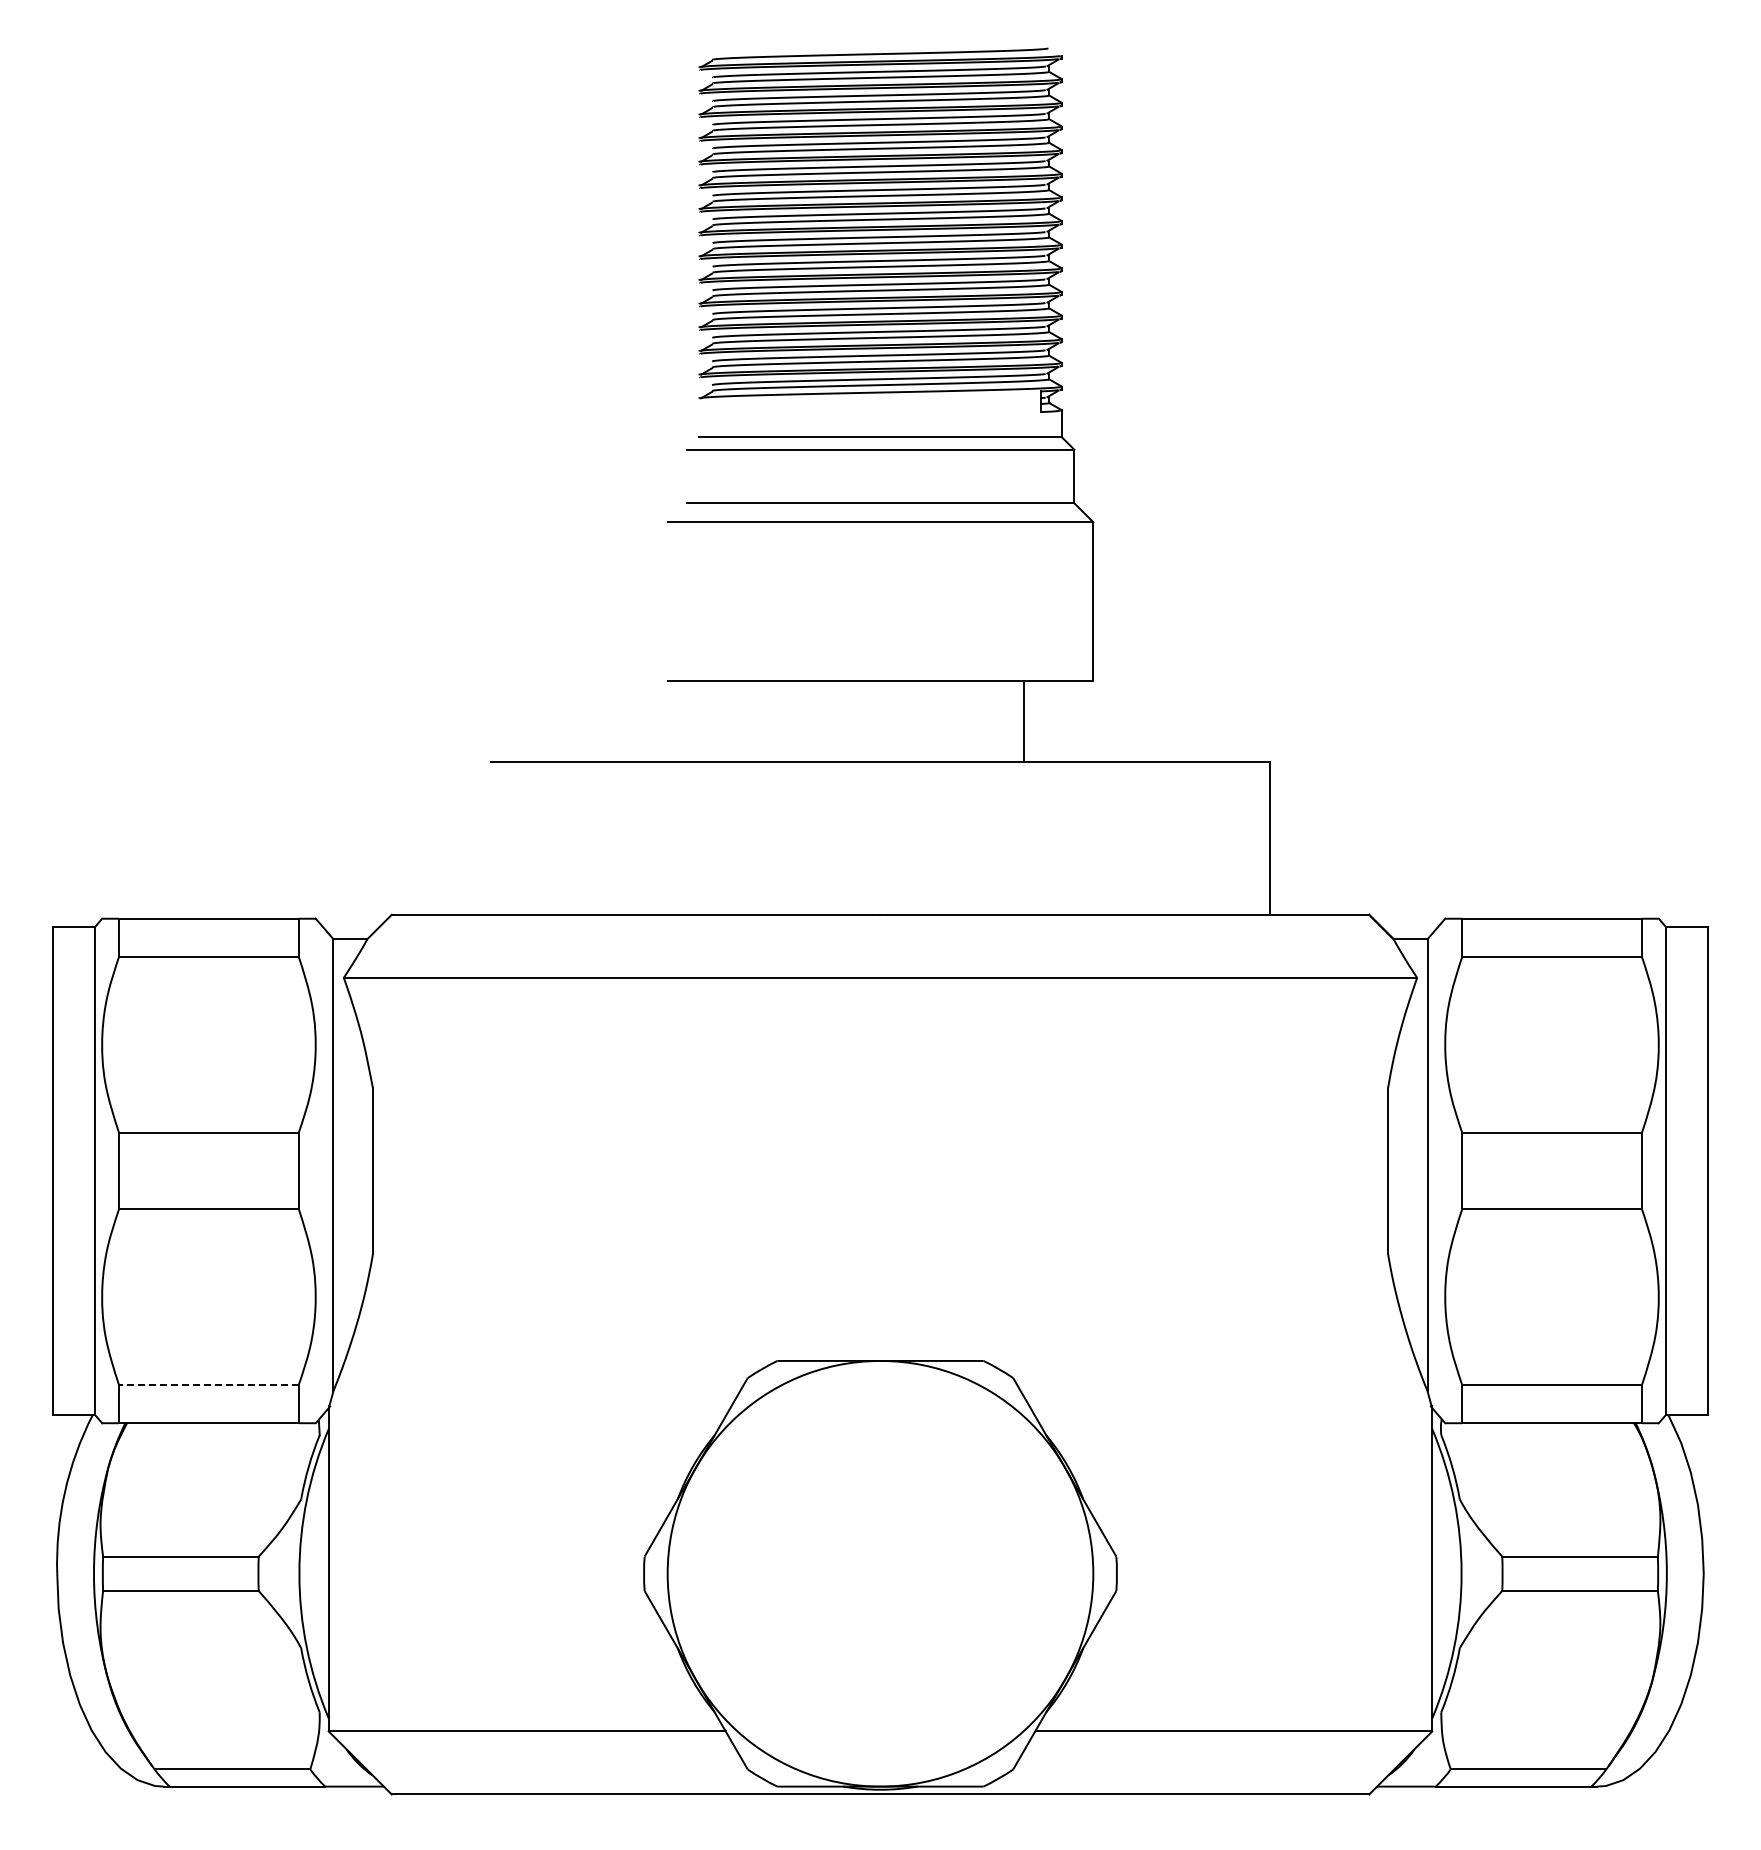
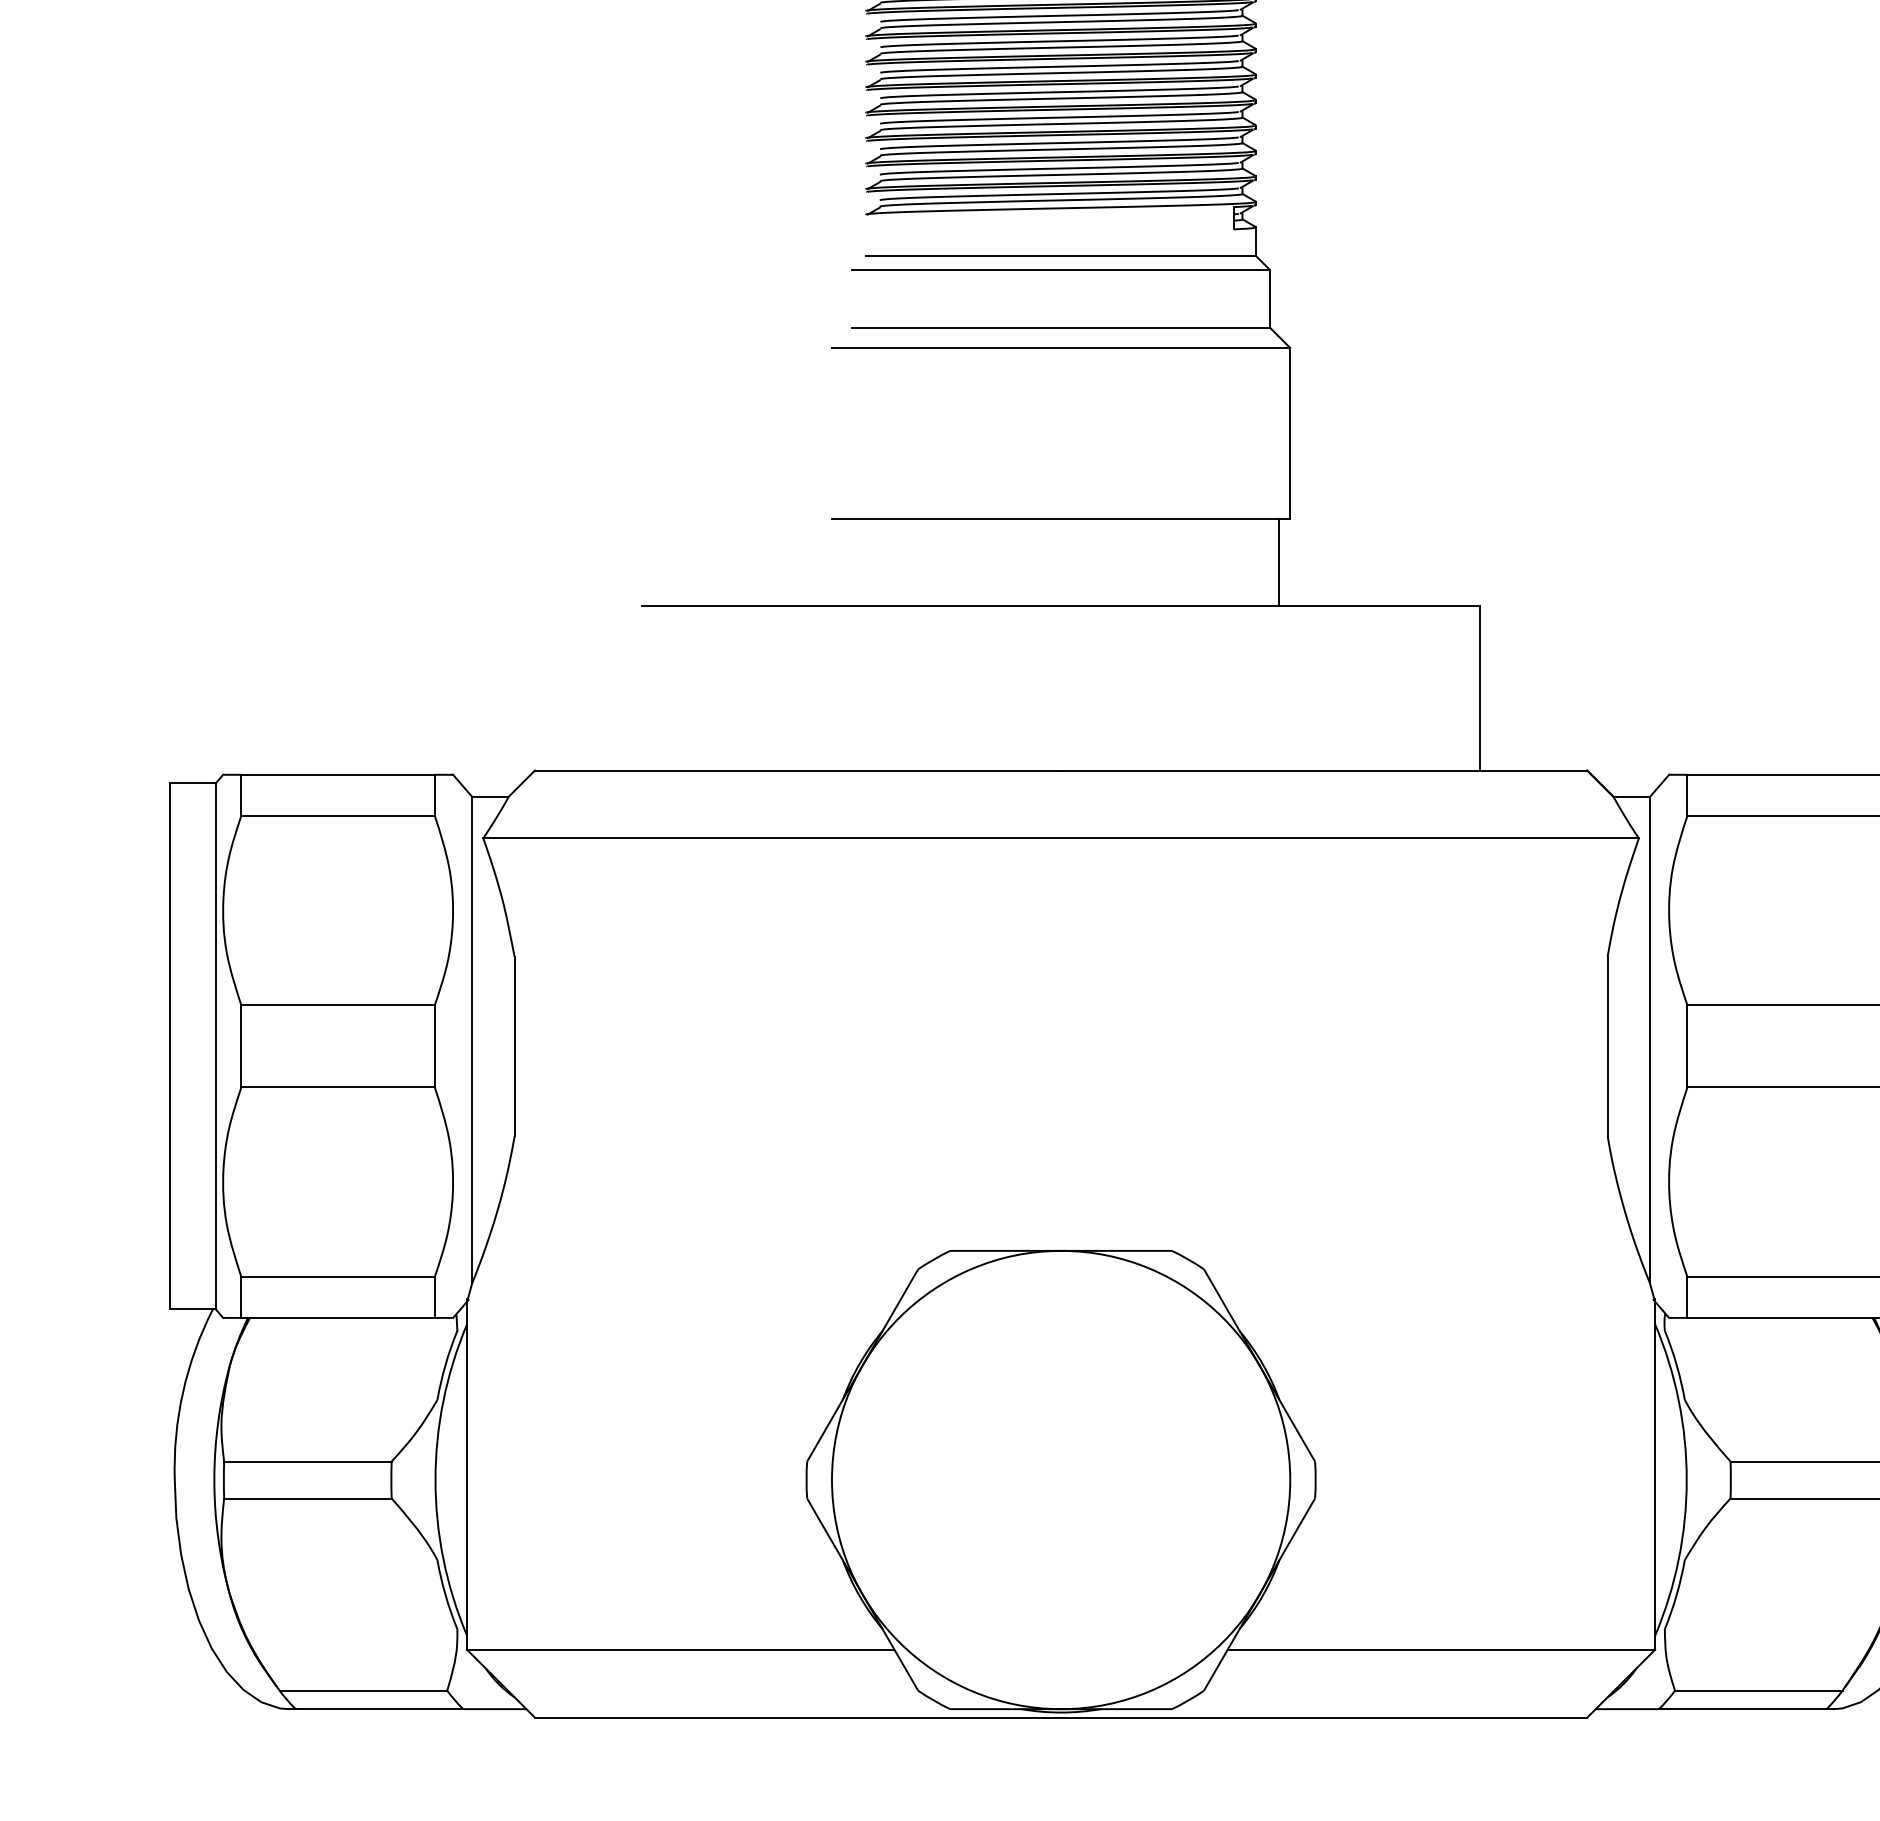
line: (1024, 721) -> (1279, 562), moved
line: (208, 1385) -> (337, 1277), dashed -> solid

